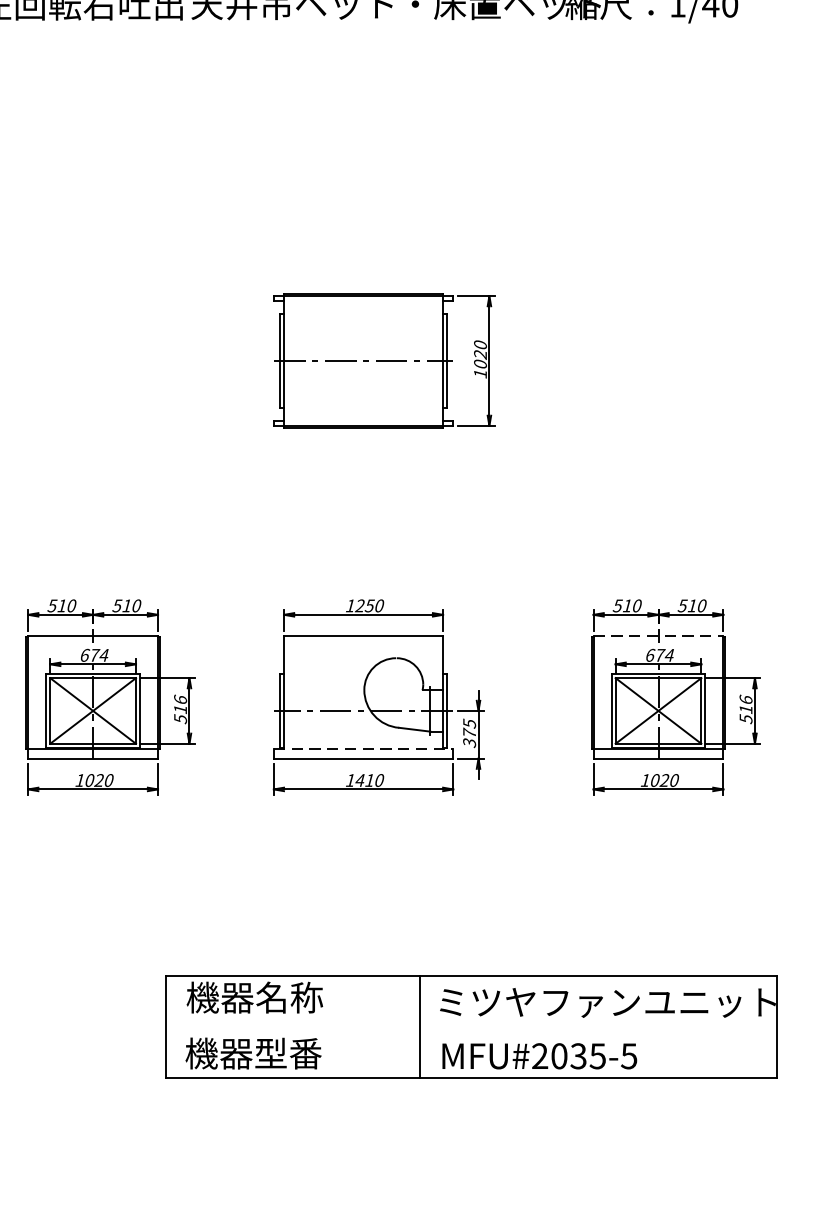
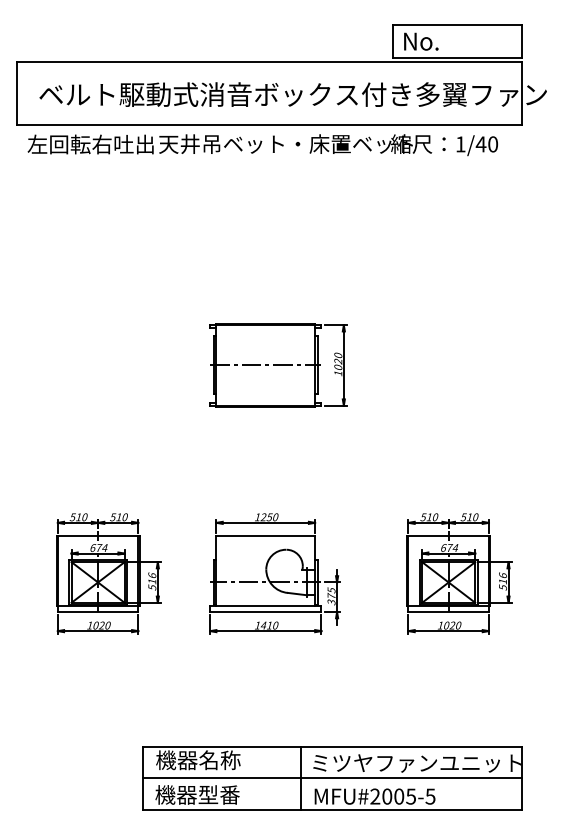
line: (659, 635) -> (449, 535), dashed -> solid
line: (363, 749) -> (265, 606), dashed -> solid
line: (471, 1027) -> (332, 778), added
text: (579, 1056) -> (399, 796), MFU#2035-5 -> MFU#2005-5

